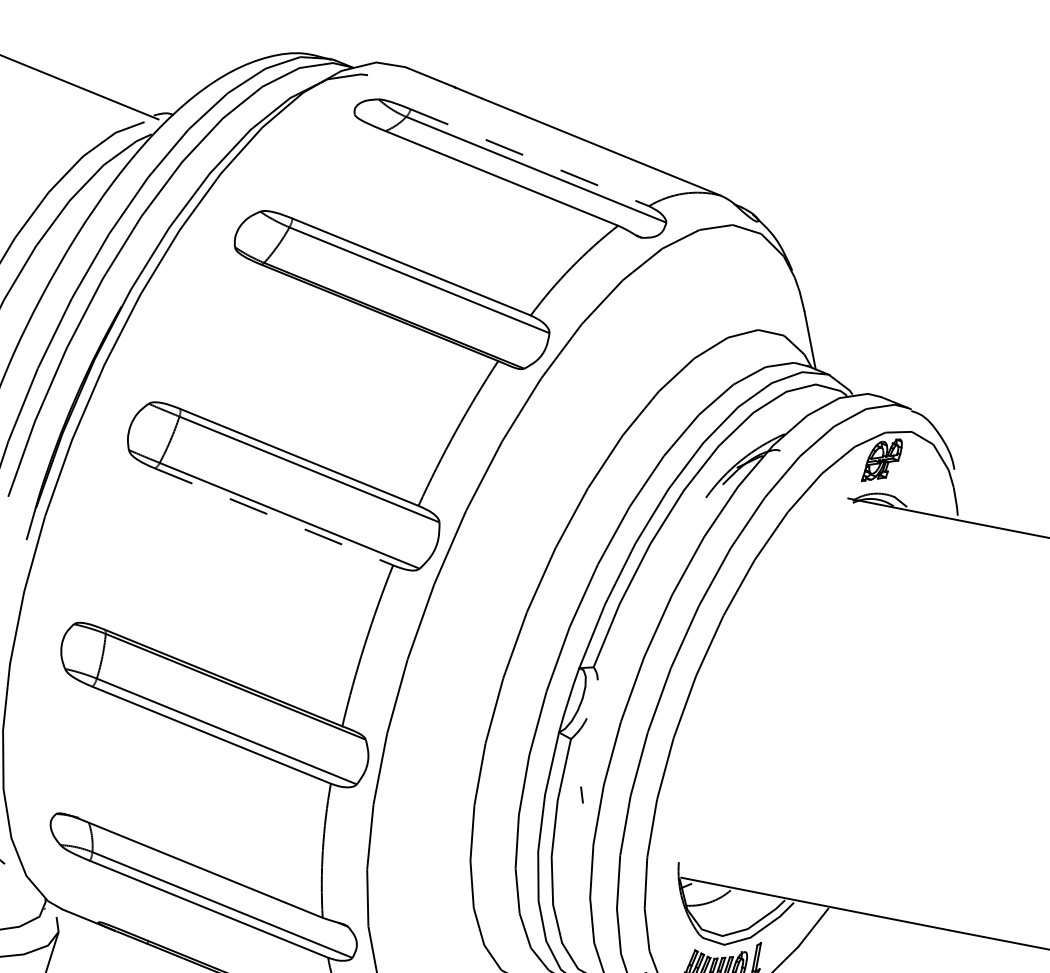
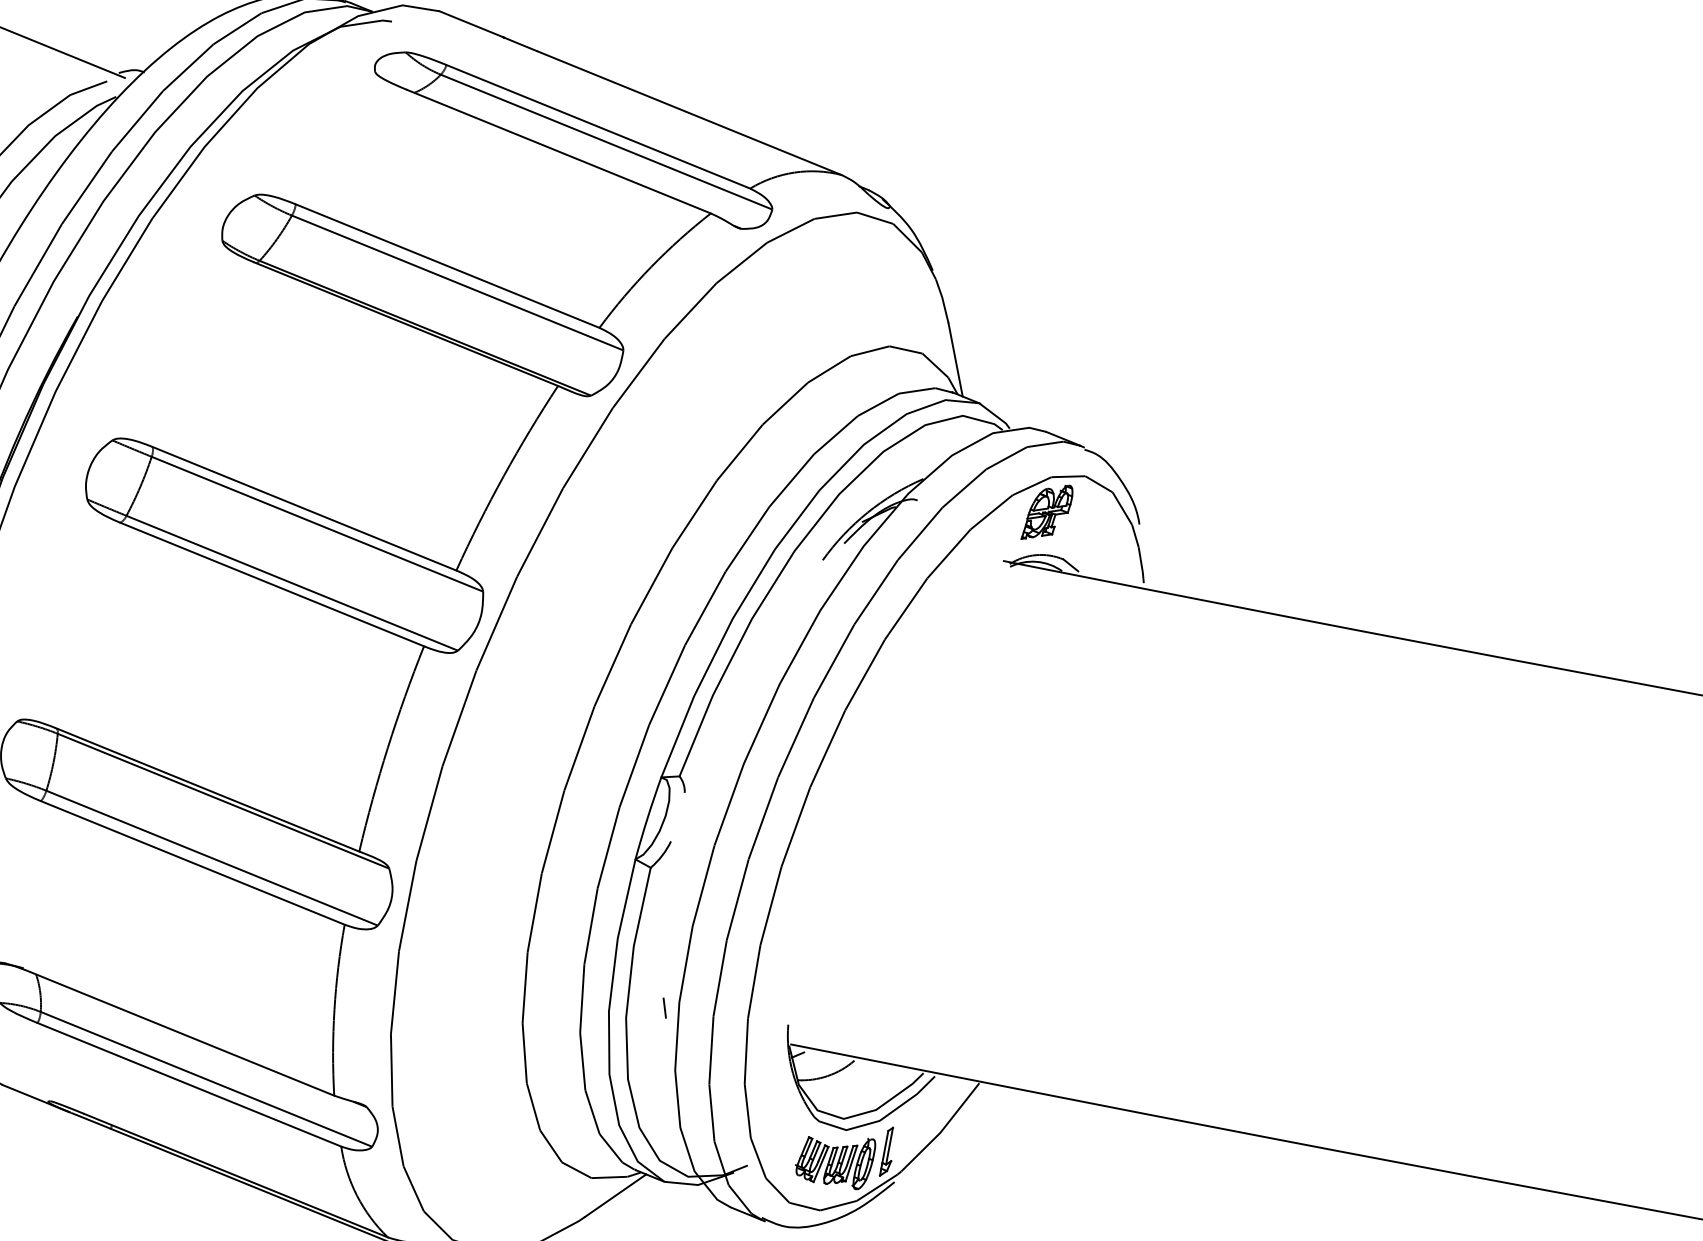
line: (530, 157) -> (598, 126), dashed -> solid
line: (274, 516) -> (272, 584), dashed -> solid
line: (581, 794) -> (664, 1007), moved

